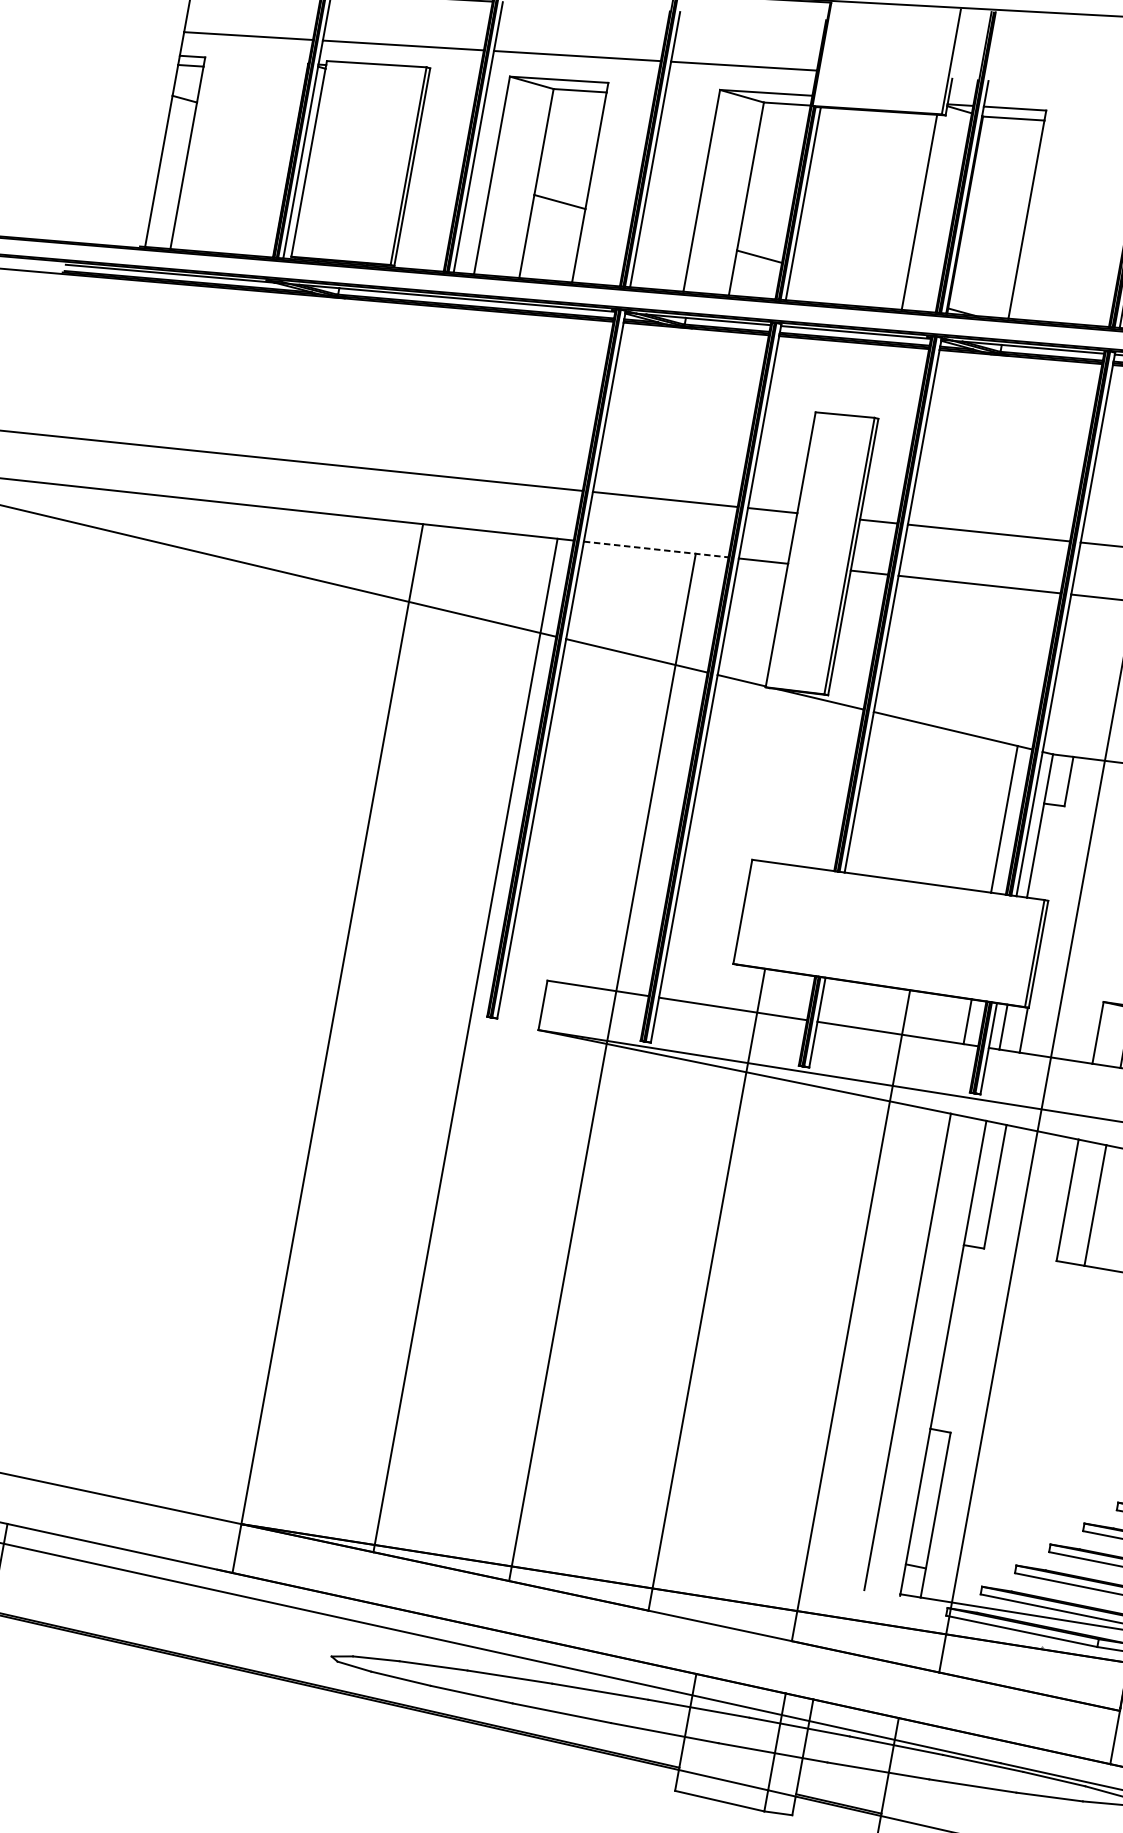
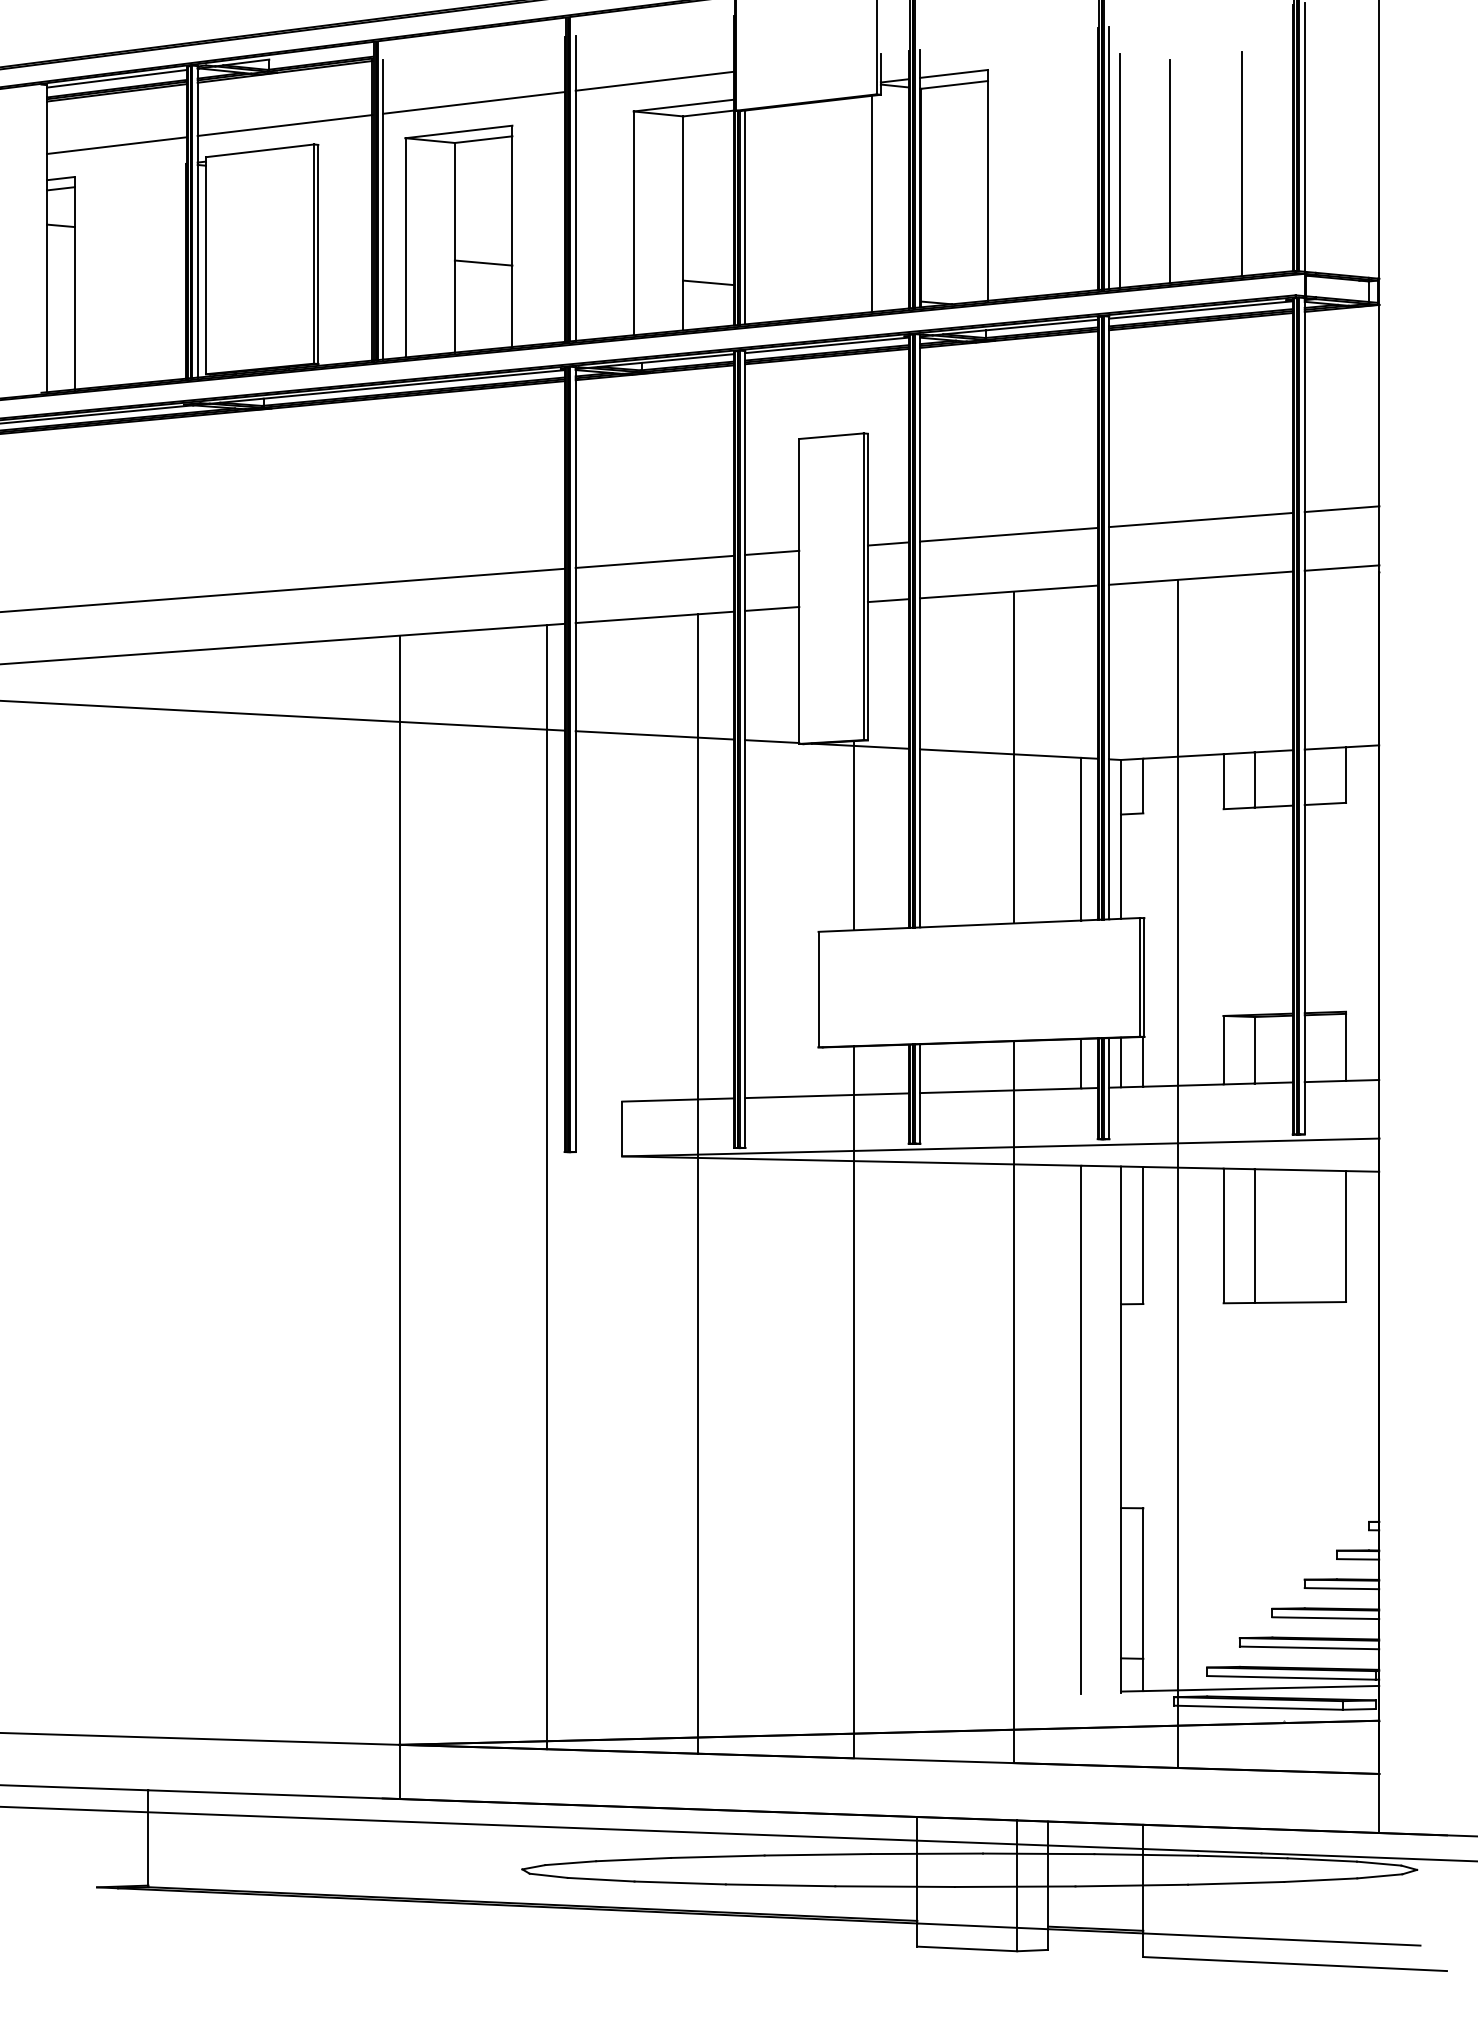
line: (656, 549) -> (655, 617), dashed -> solid
line: (956, 734) -> (1013, 757), added
line: (799, 778) -> (853, 835), added

